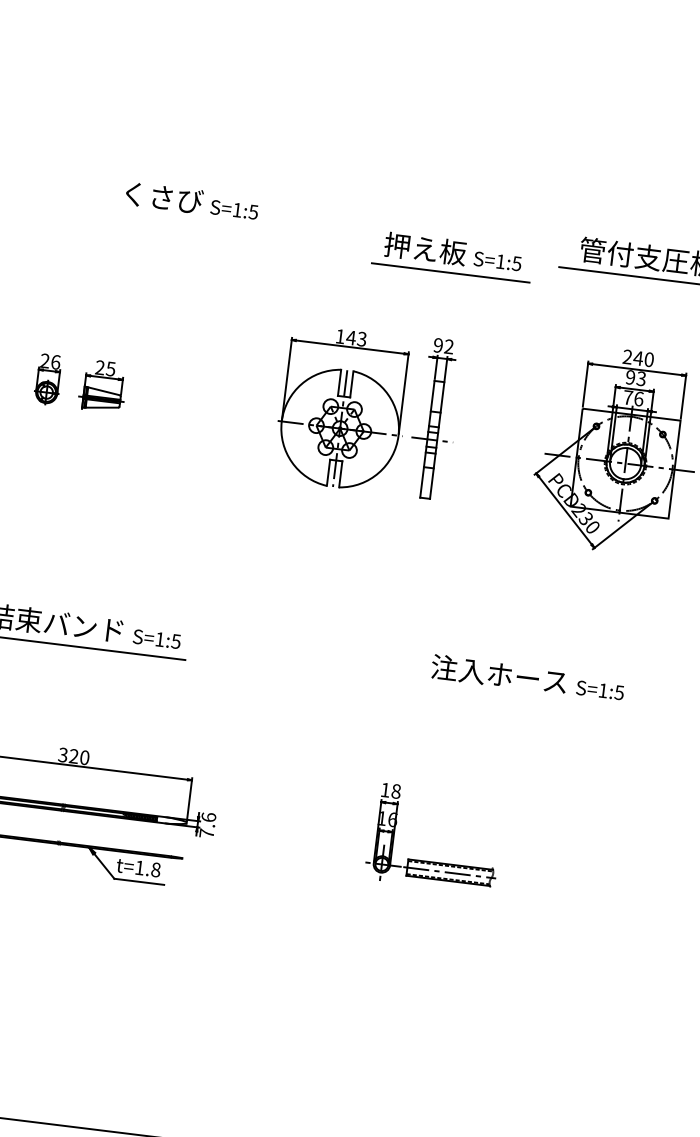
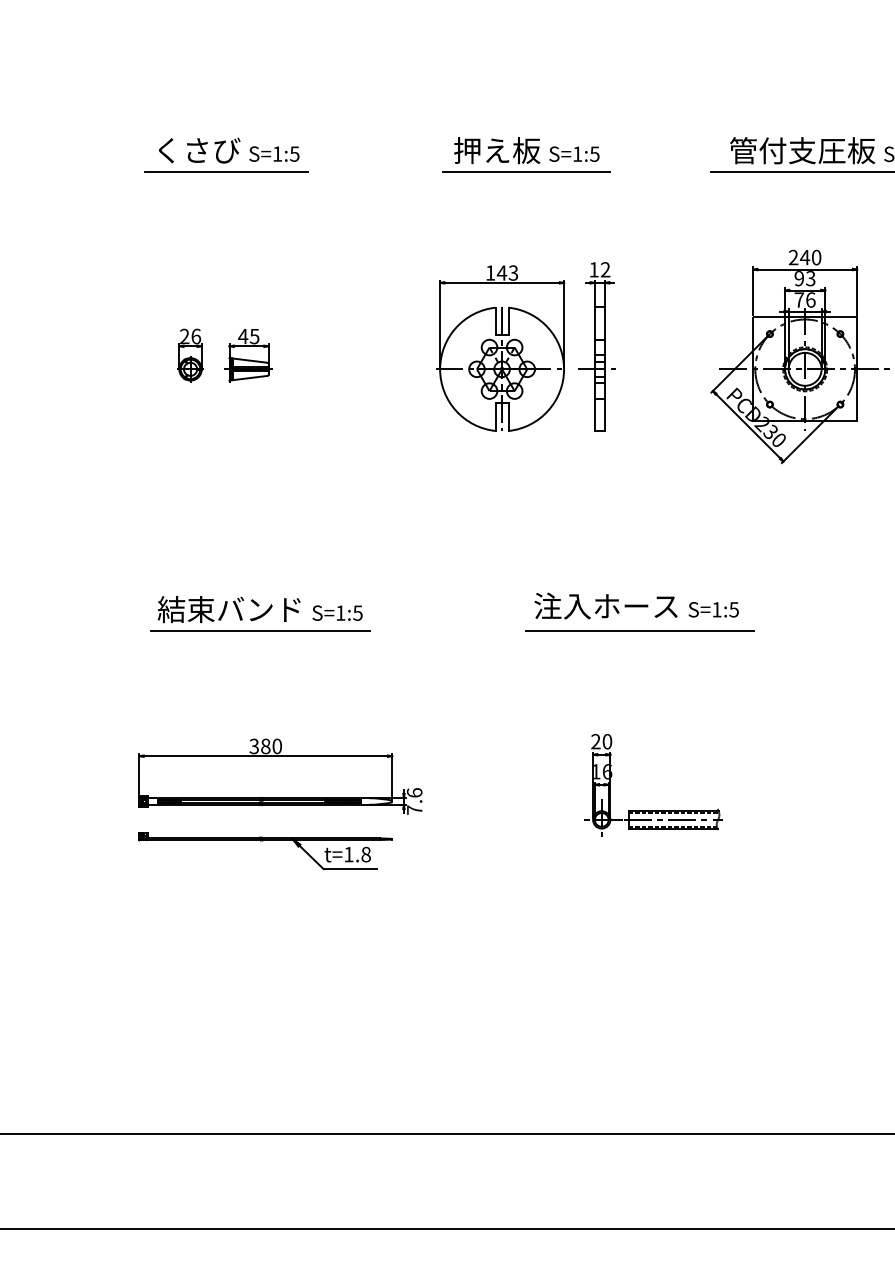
text: (192, 201) -> (229, 150), moved
line: (103, 211) -> (226, 172), added
part: (452, 256) -> (526, 154), moved
text: (437, 345) -> (593, 269), 92 -> 12
text: (100, 367) -> (243, 336), 25 -> 45
text: (527, 677) -> (636, 605), moved
line: (439, 691) -> (639, 631), added
text: (73, 756) -> (265, 746), 320 -> 380
text: (390, 790) -> (601, 741), 18 -> 20

